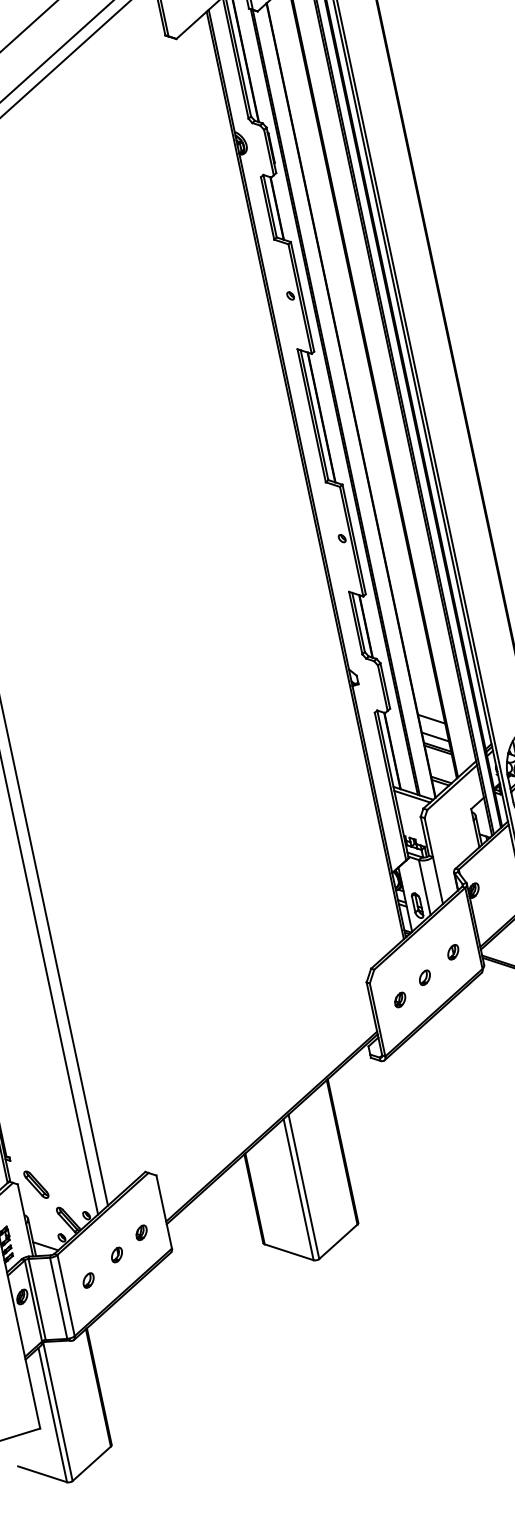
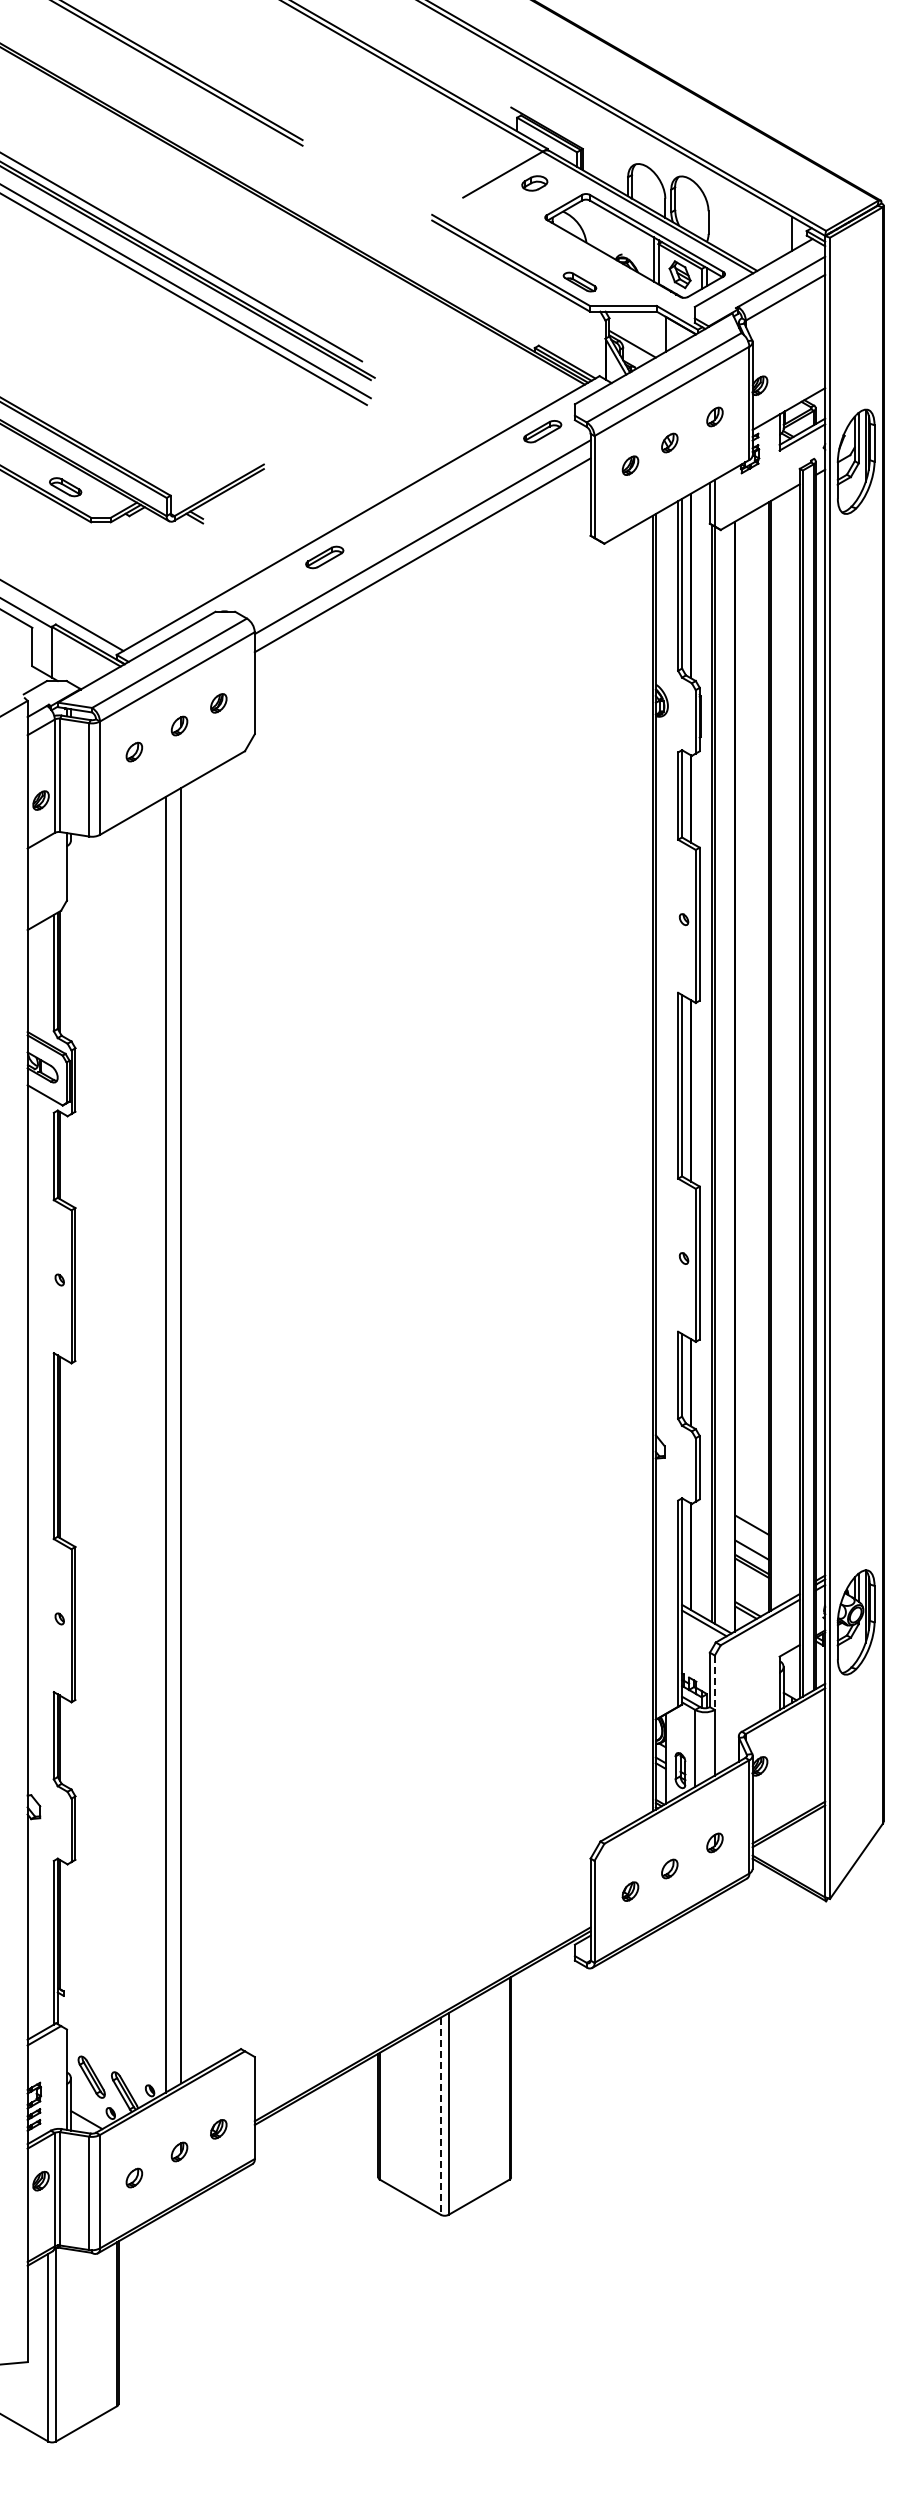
line: (428, 838) -> (714, 1683), solid -> dashed
part: (36, 1184) -> (91, 2076), moved
line: (298, 1189) -> (440, 2116), solid -> dashed

